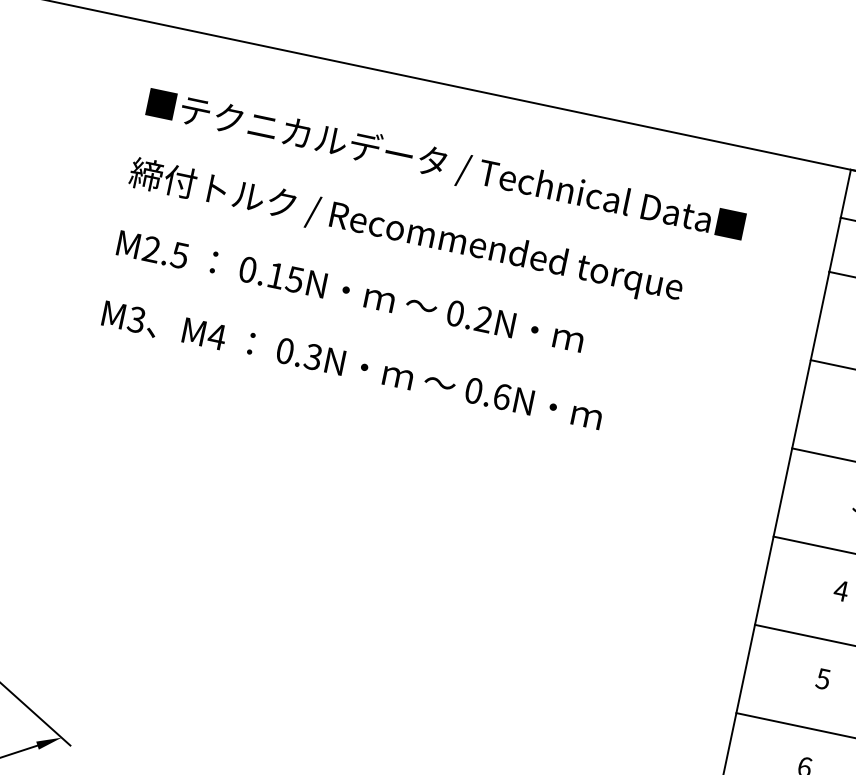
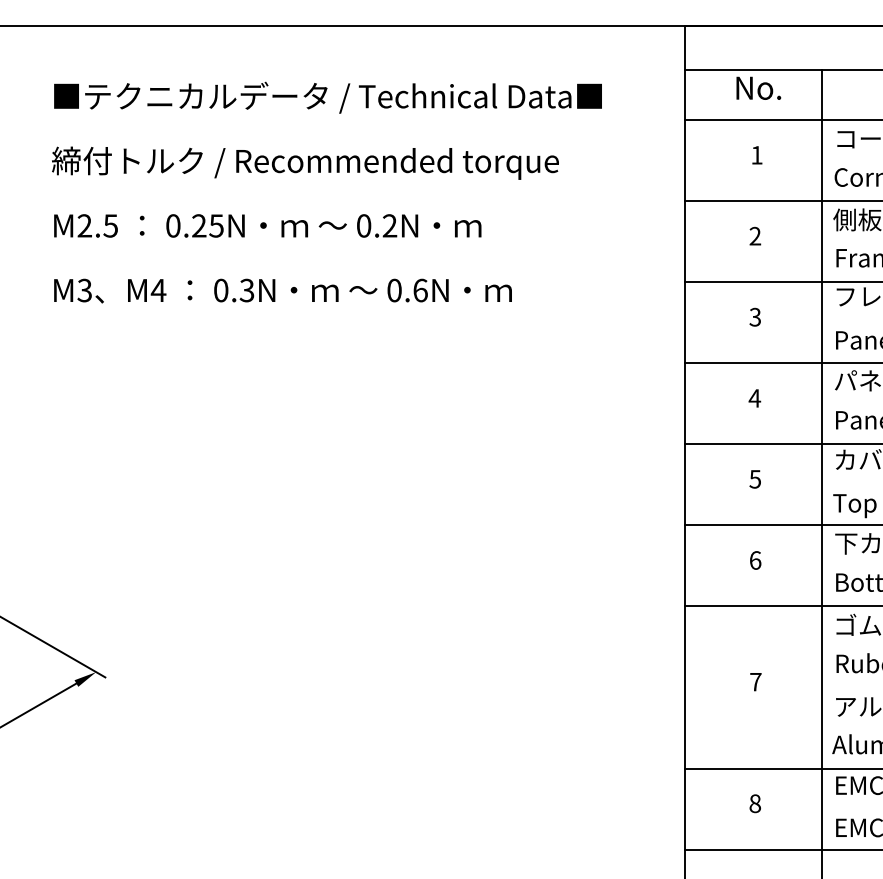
text: (276, 275) -> (199, 225), 0.15N -> 0.25N

